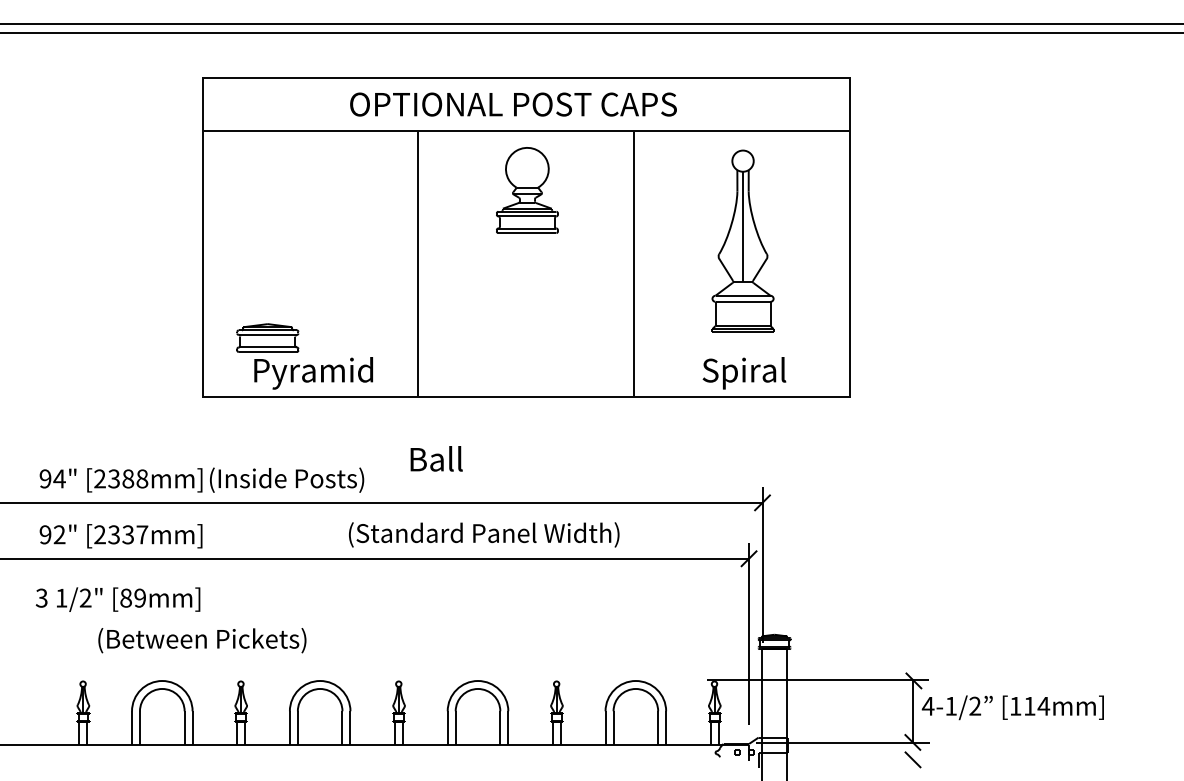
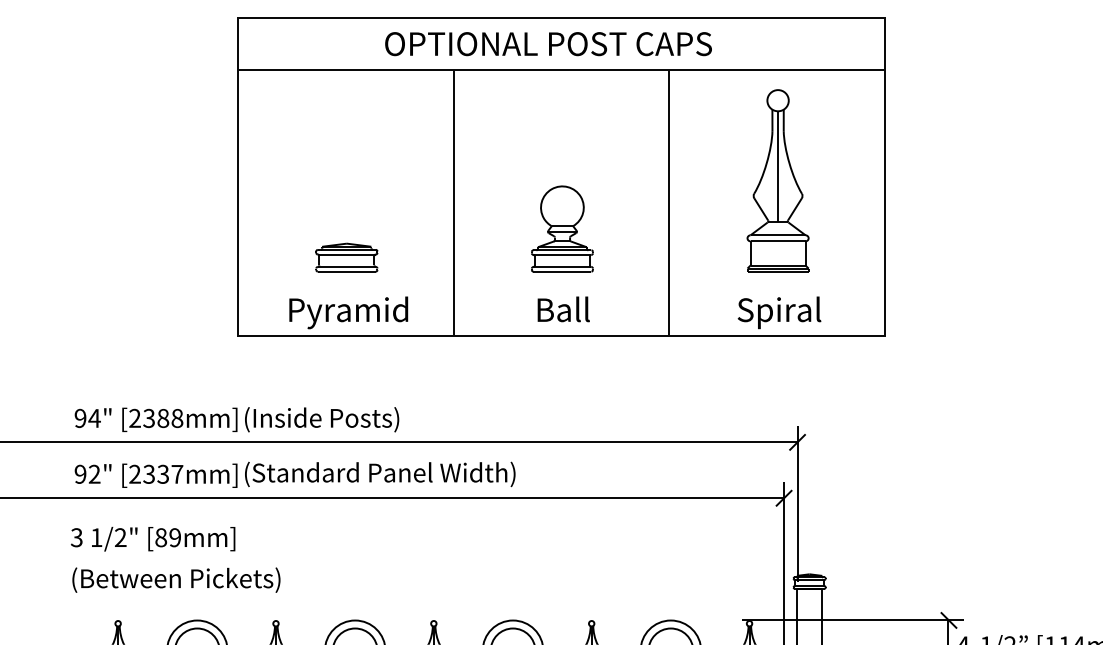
part: (527, 190) -> (562, 229), moved
part: (267, 337) -> (346, 257), moved
text: (436, 458) -> (563, 309), moved
text: (484, 534) -> (380, 474), moved
text: (202, 640) -> (176, 580), moved

